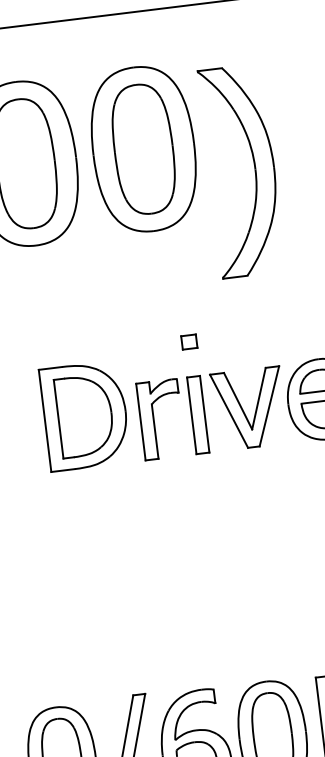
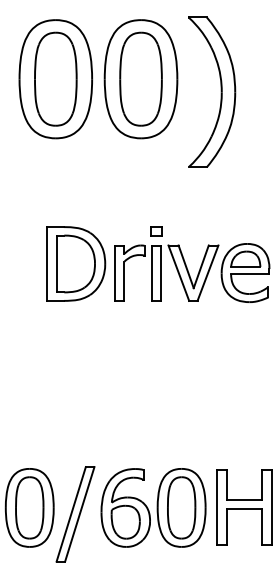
part: (253, 168) -> (220, 91), moved
part: (189, 342) -> (156, 231), moved

